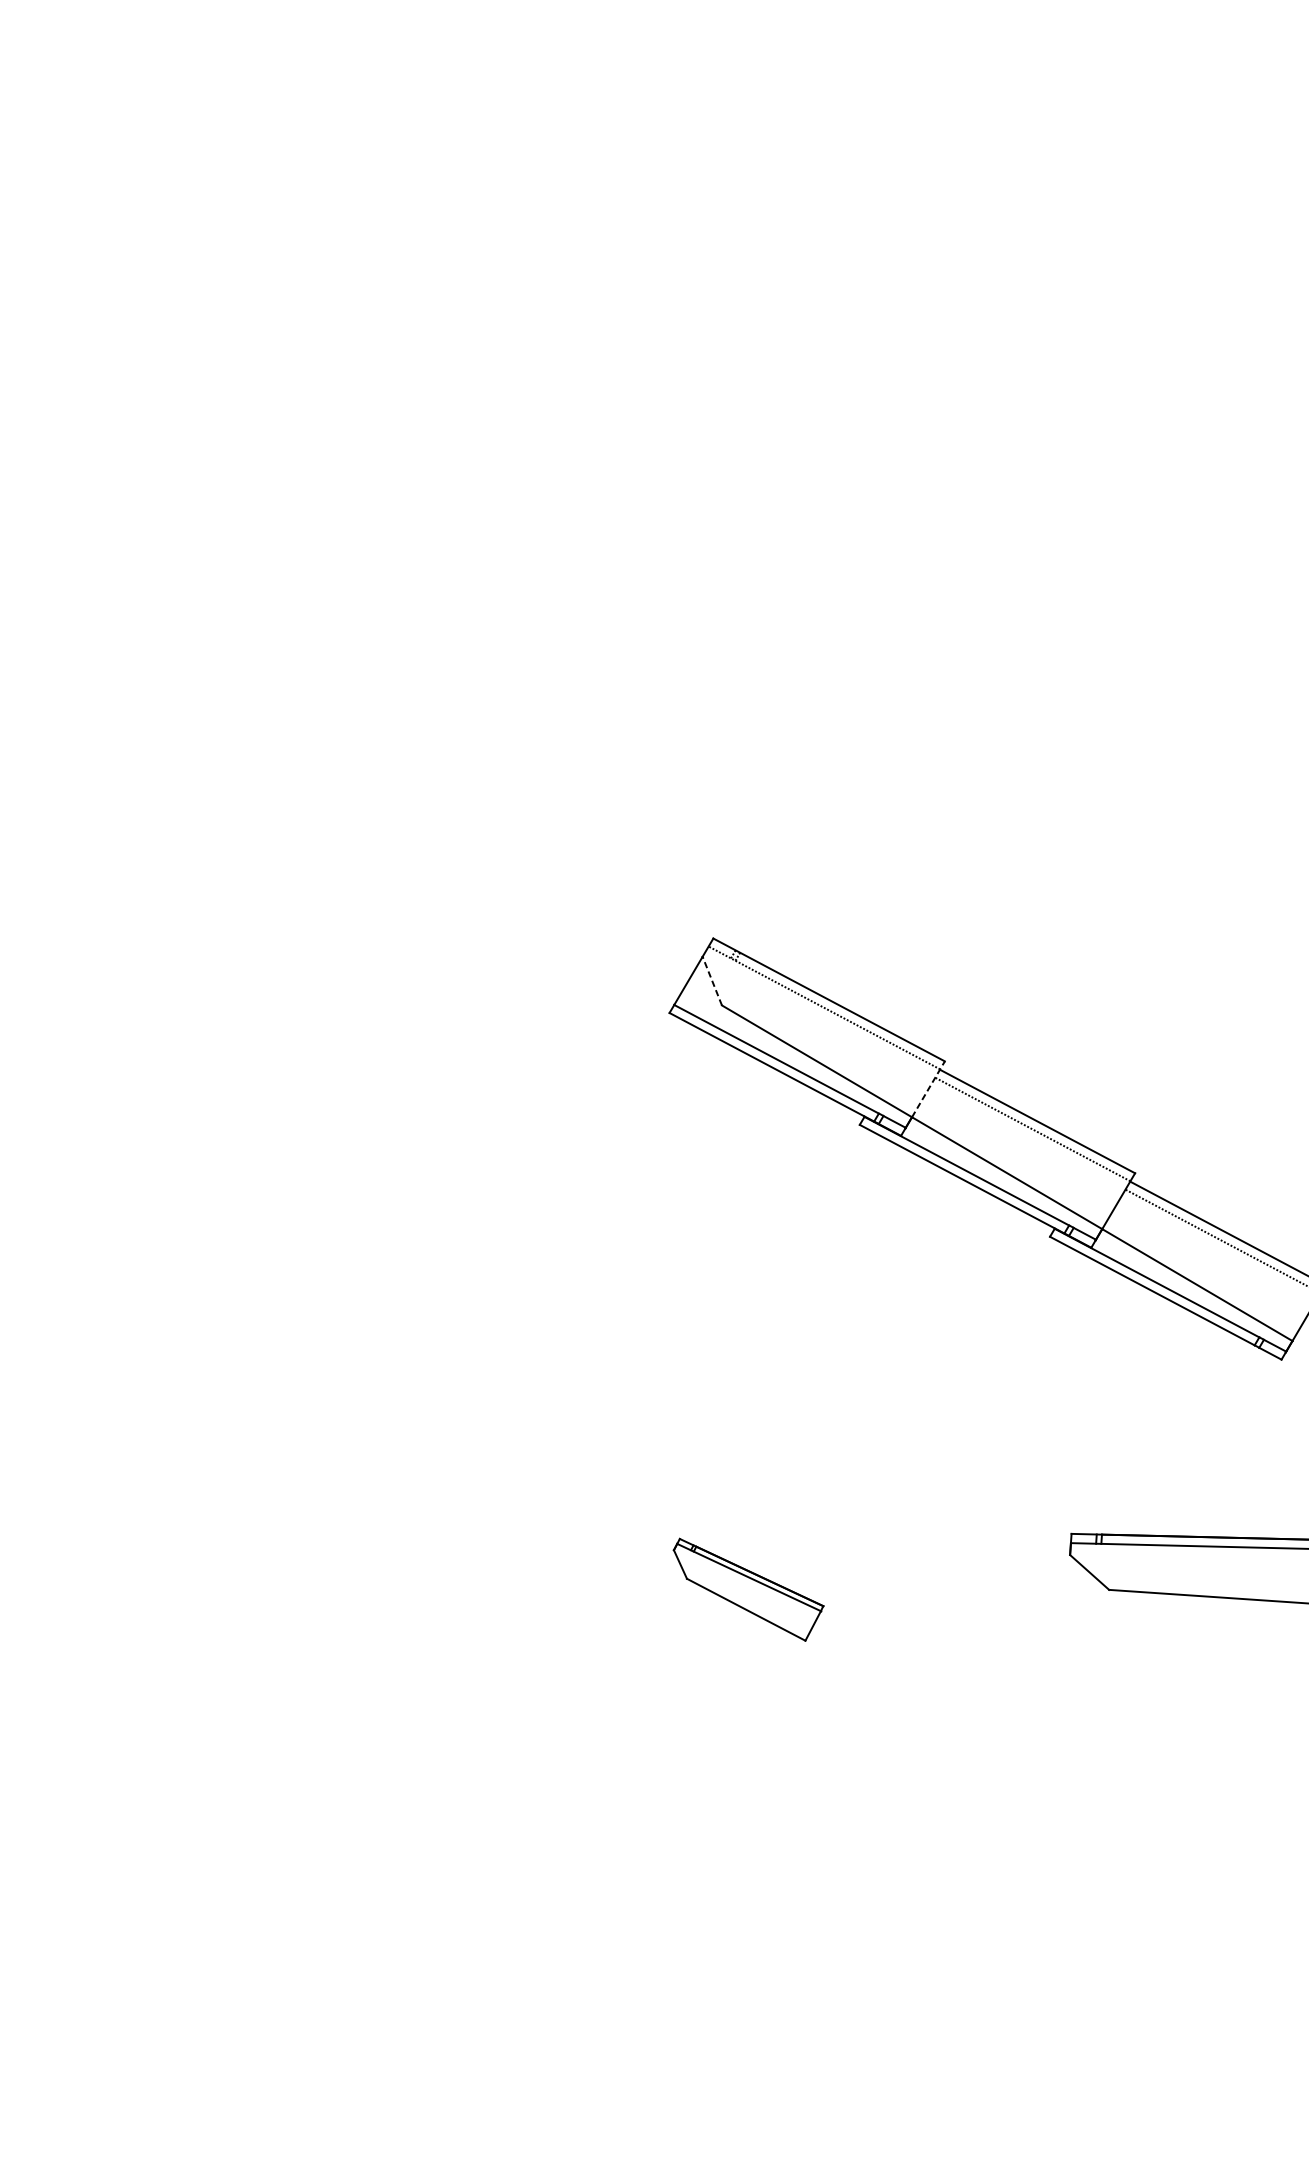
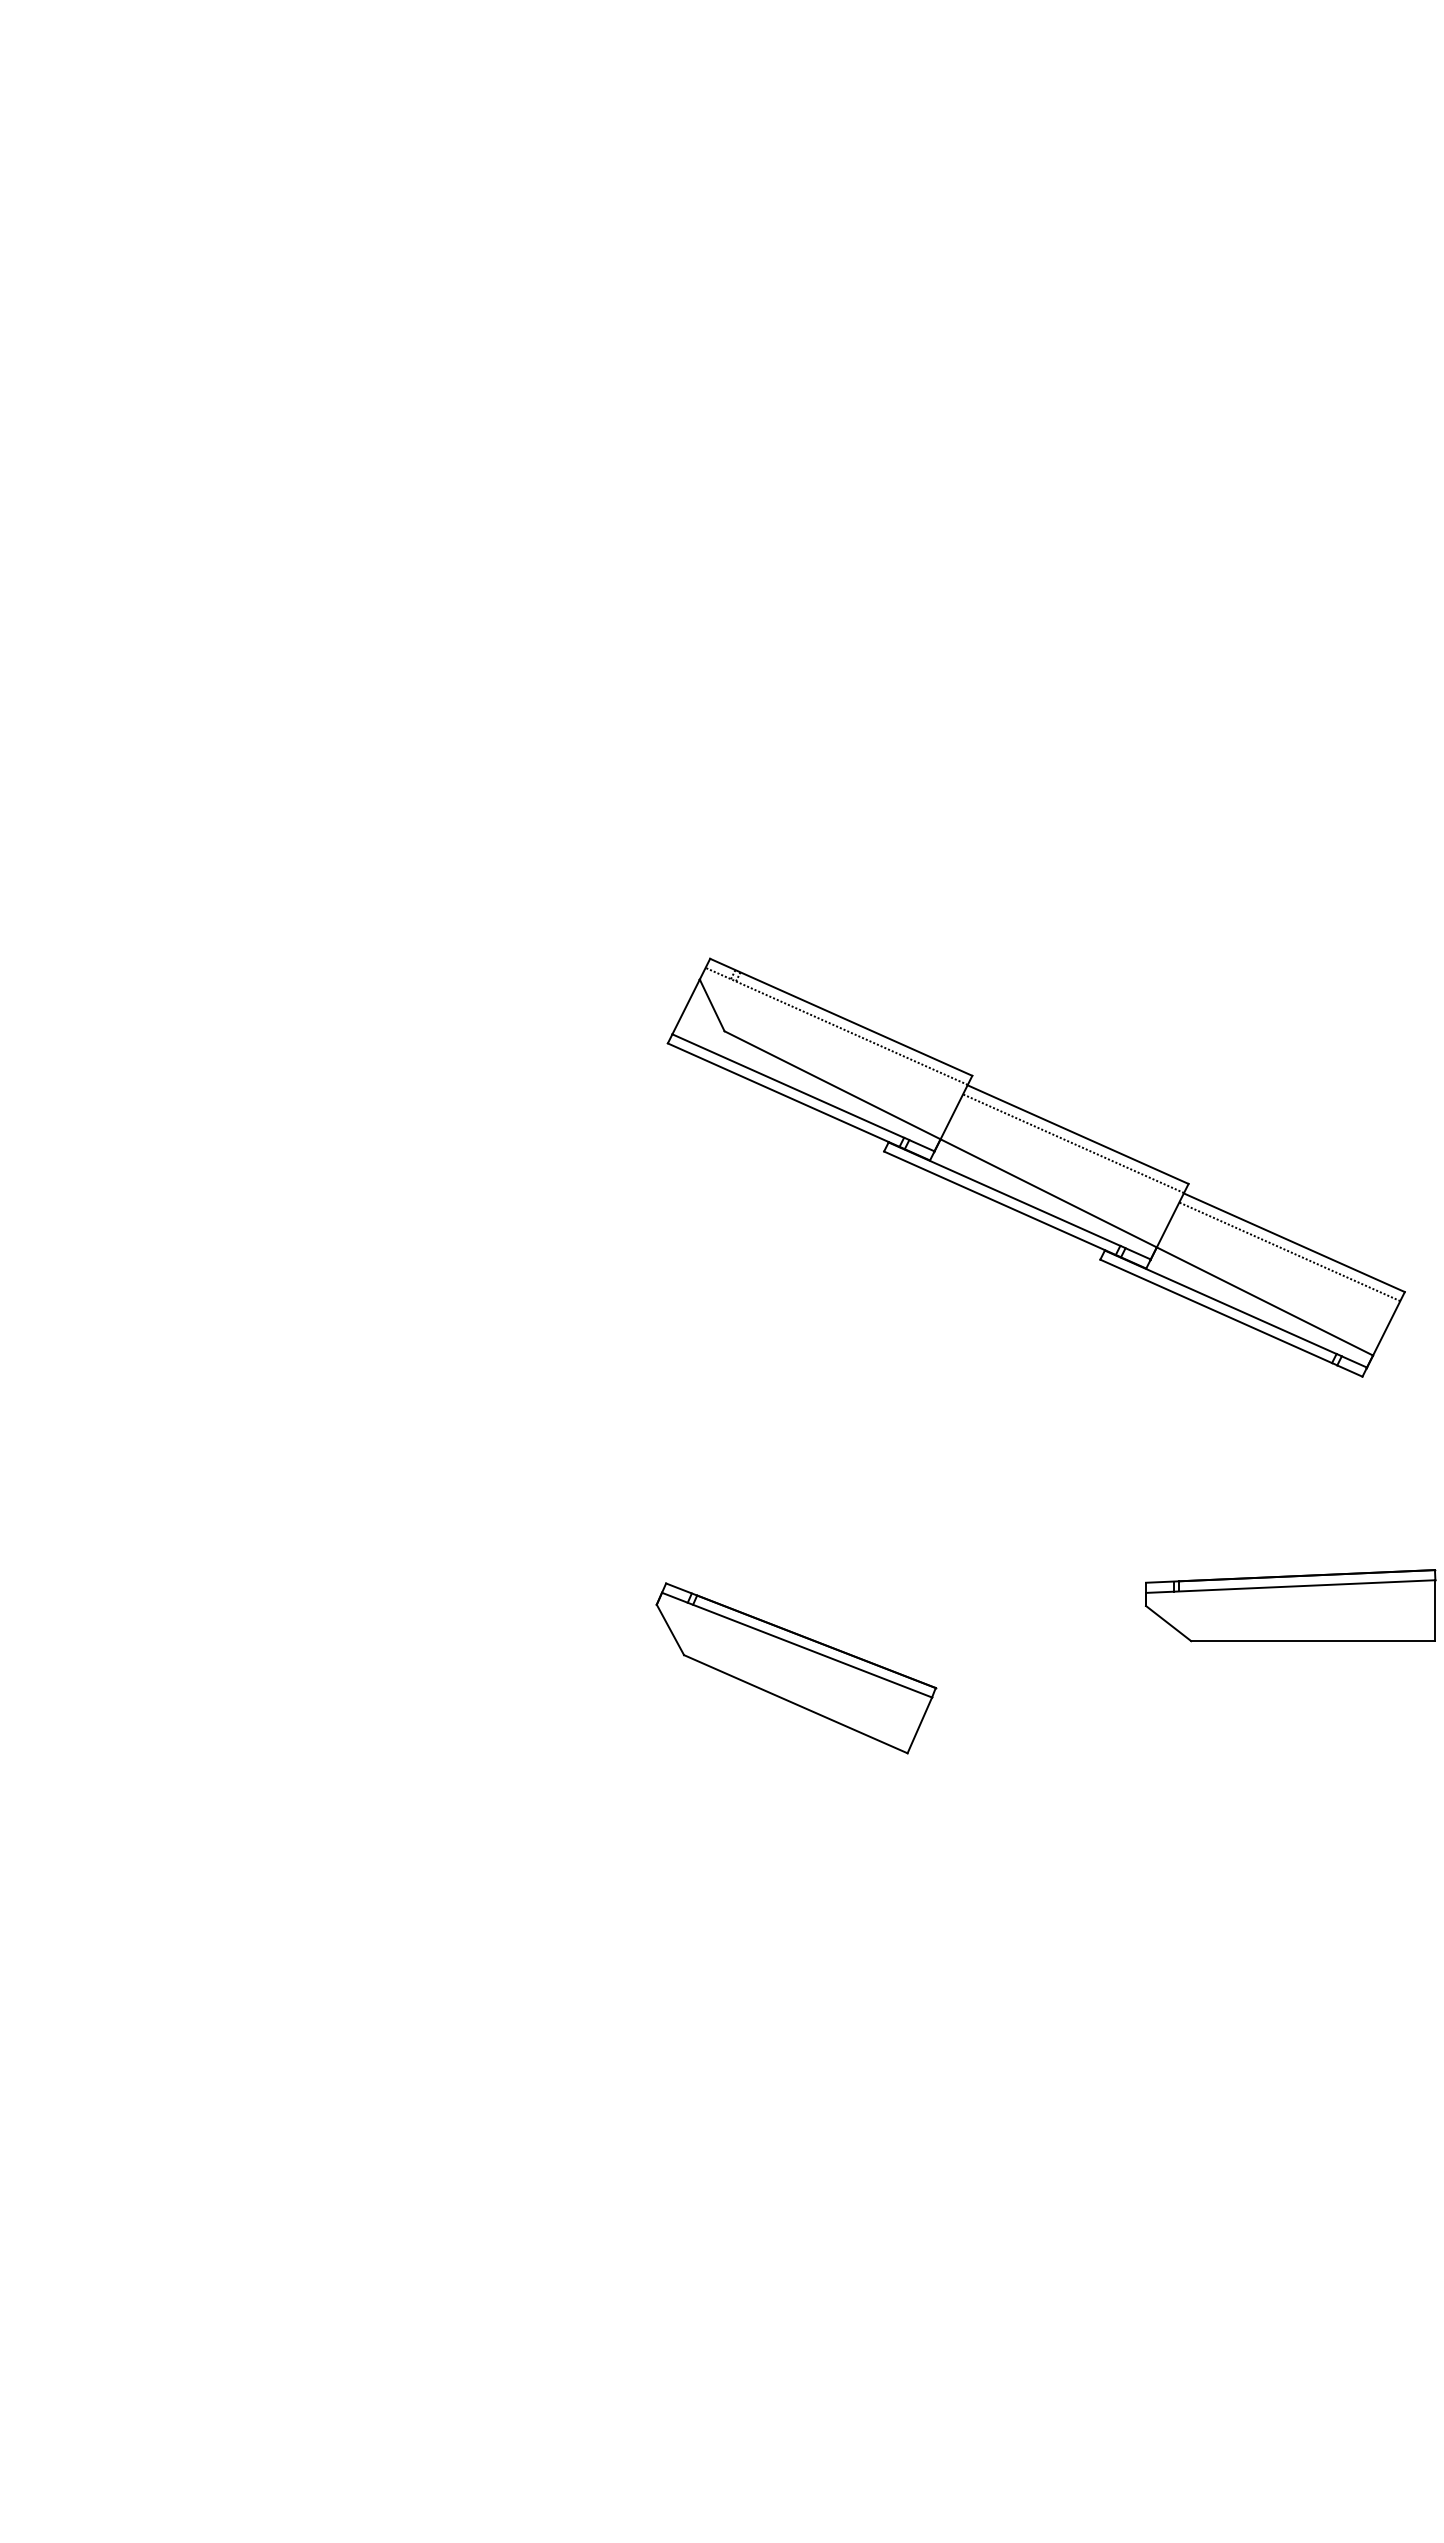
line: (712, 981) -> (712, 1005), dashed -> solid
line: (928, 1089) -> (956, 1107), dashed -> solid
part: (747, 1590) -> (796, 1668), size x1.67

